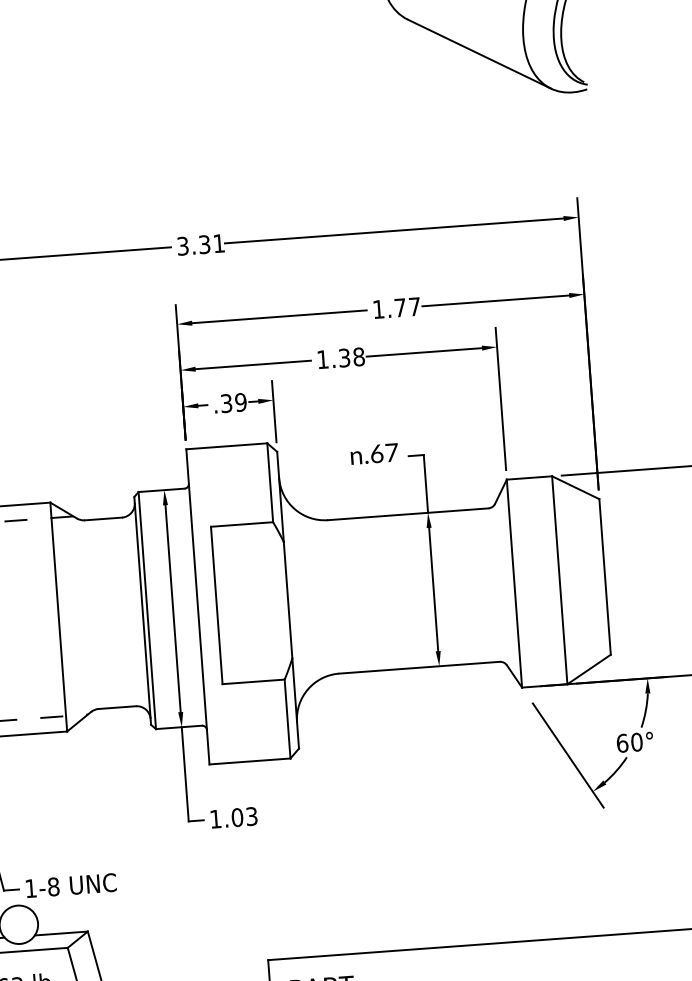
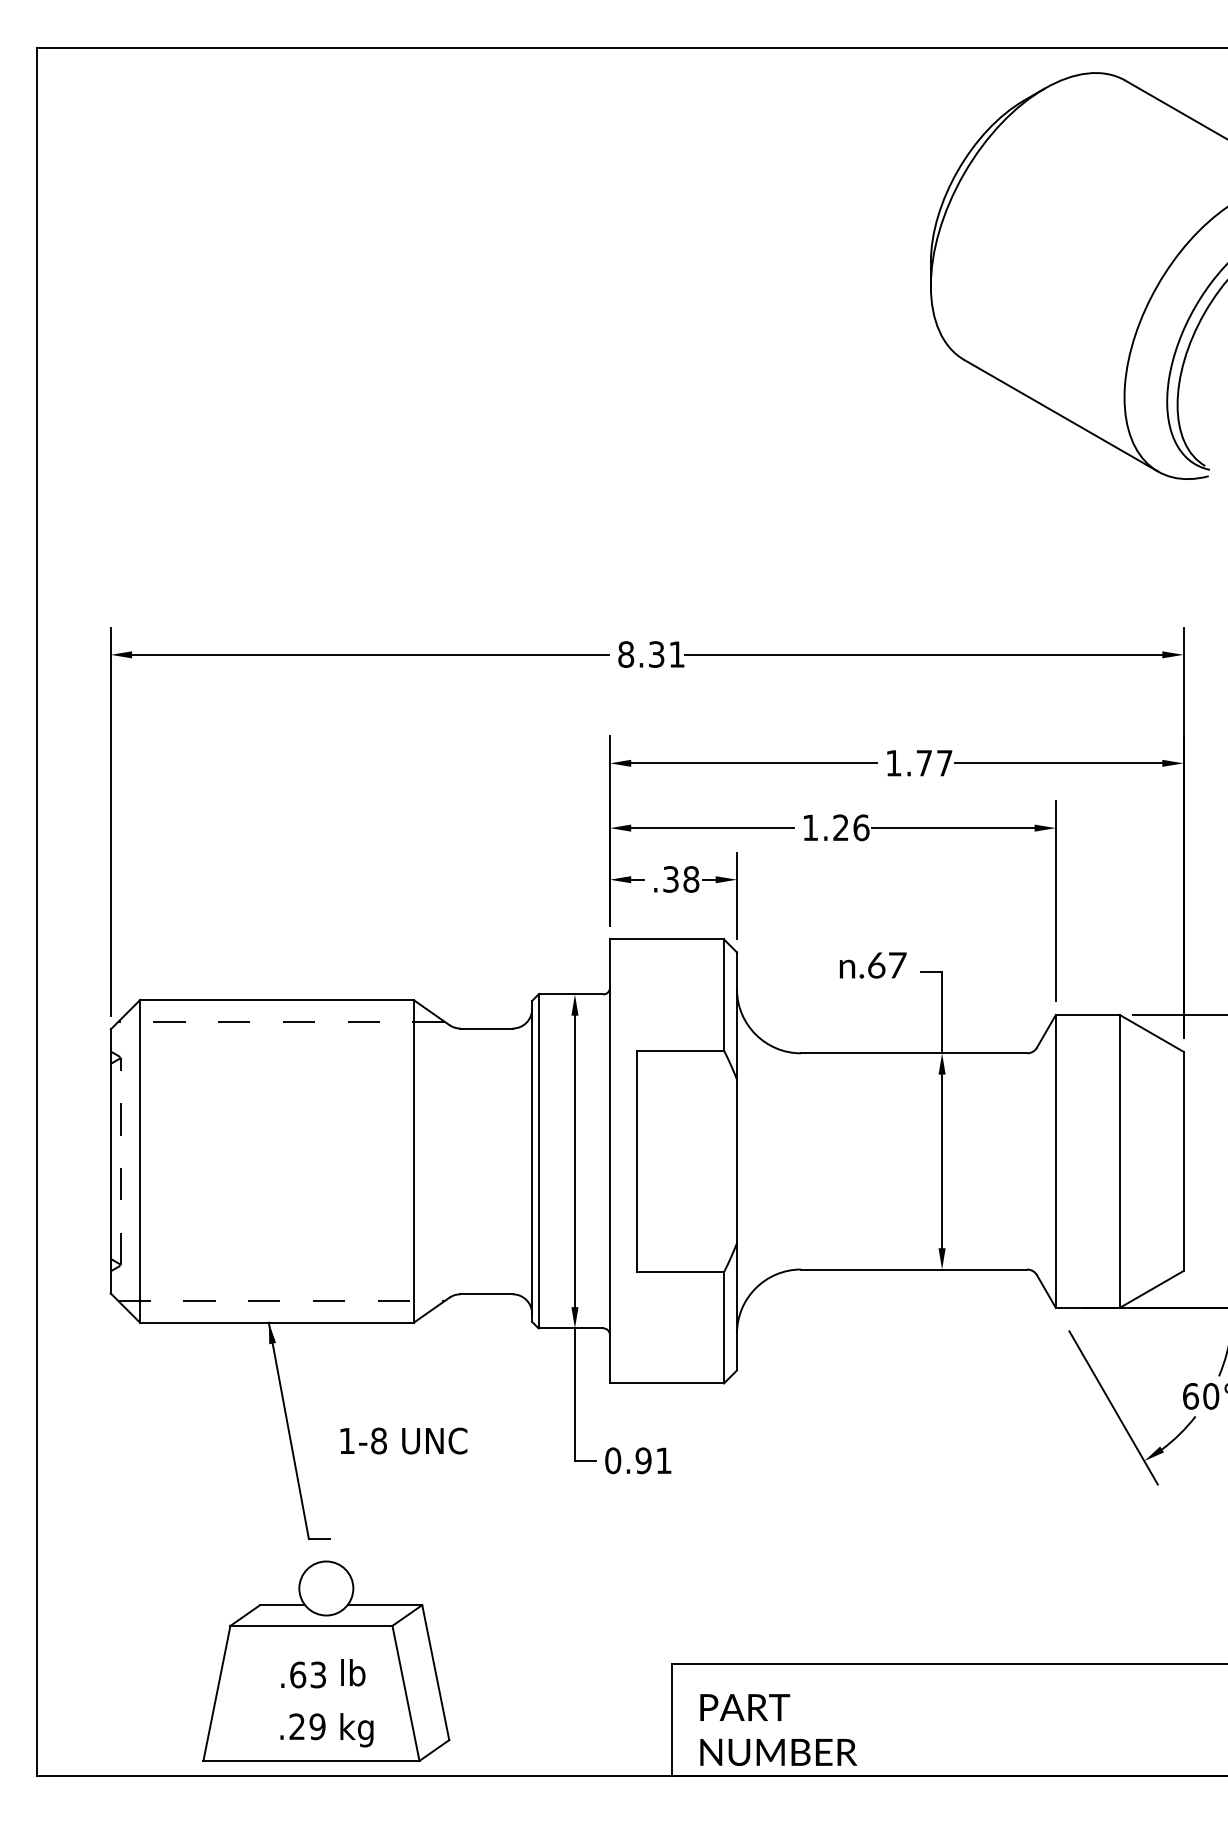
text: (183, 246) -> (626, 654), 3.31 -> 8.31
text: (351, 357) -> (851, 827), 1.38 -> 1.26
text: (241, 402) -> (691, 879), .39 -> .38
text: (233, 817) -> (638, 1460), 1.03 -> 0.91
text: (71, 885) -> (403, 1440), moved

